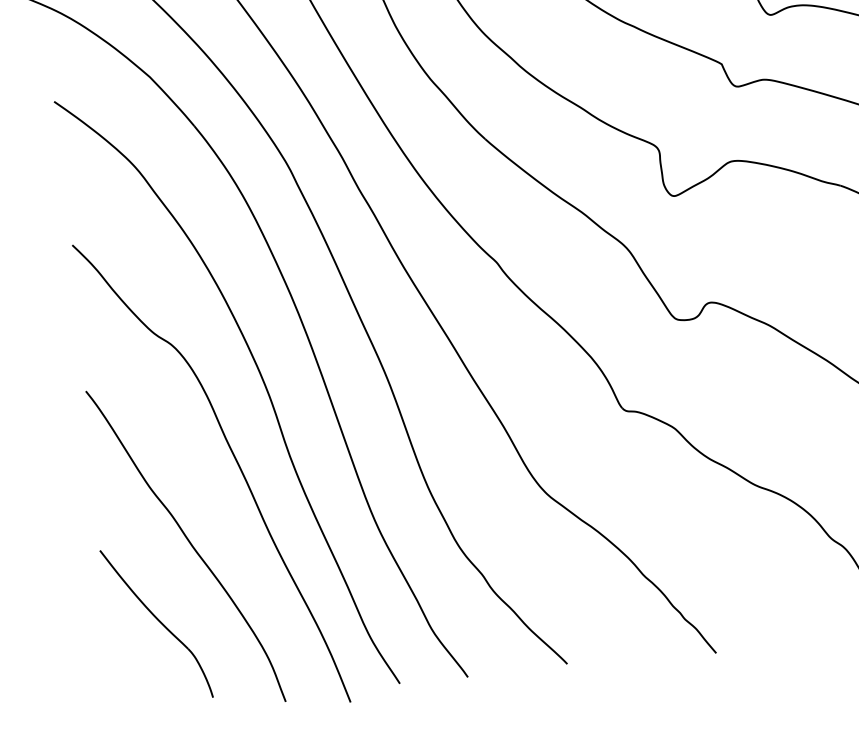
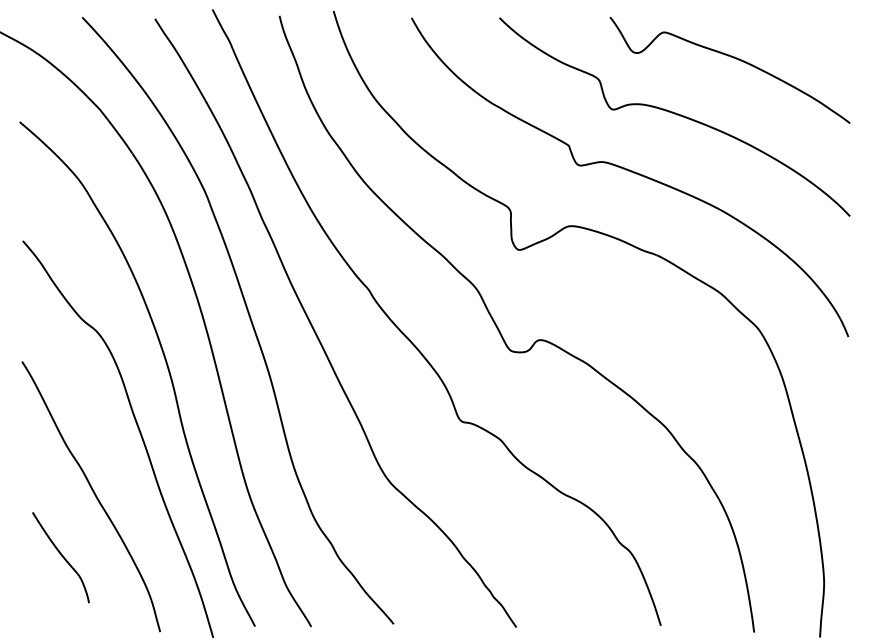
part: (156, 623) -> (60, 557), size x0.7

